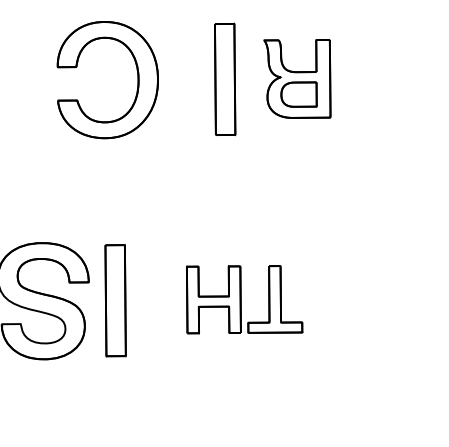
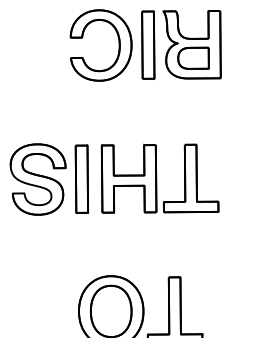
part: (296, 78) -> (191, 44), size x1.43
part: (136, 80) -> (118, 45), moved
part: (243, 299) -> (159, 178), size x1.67

